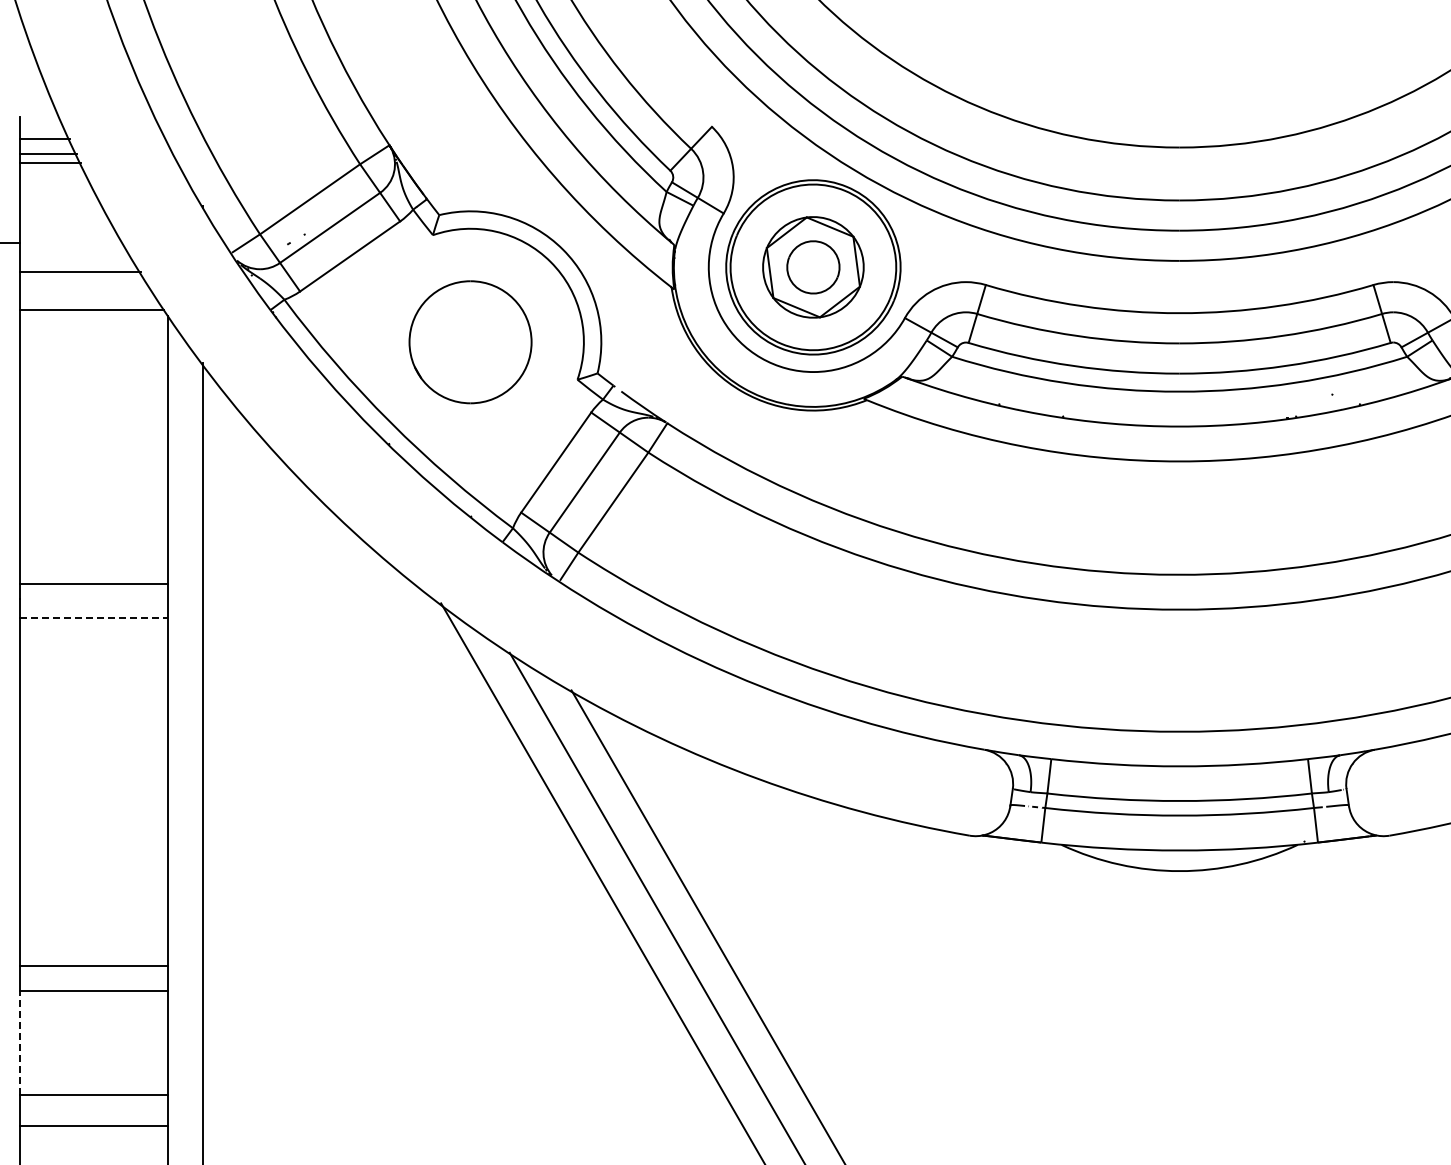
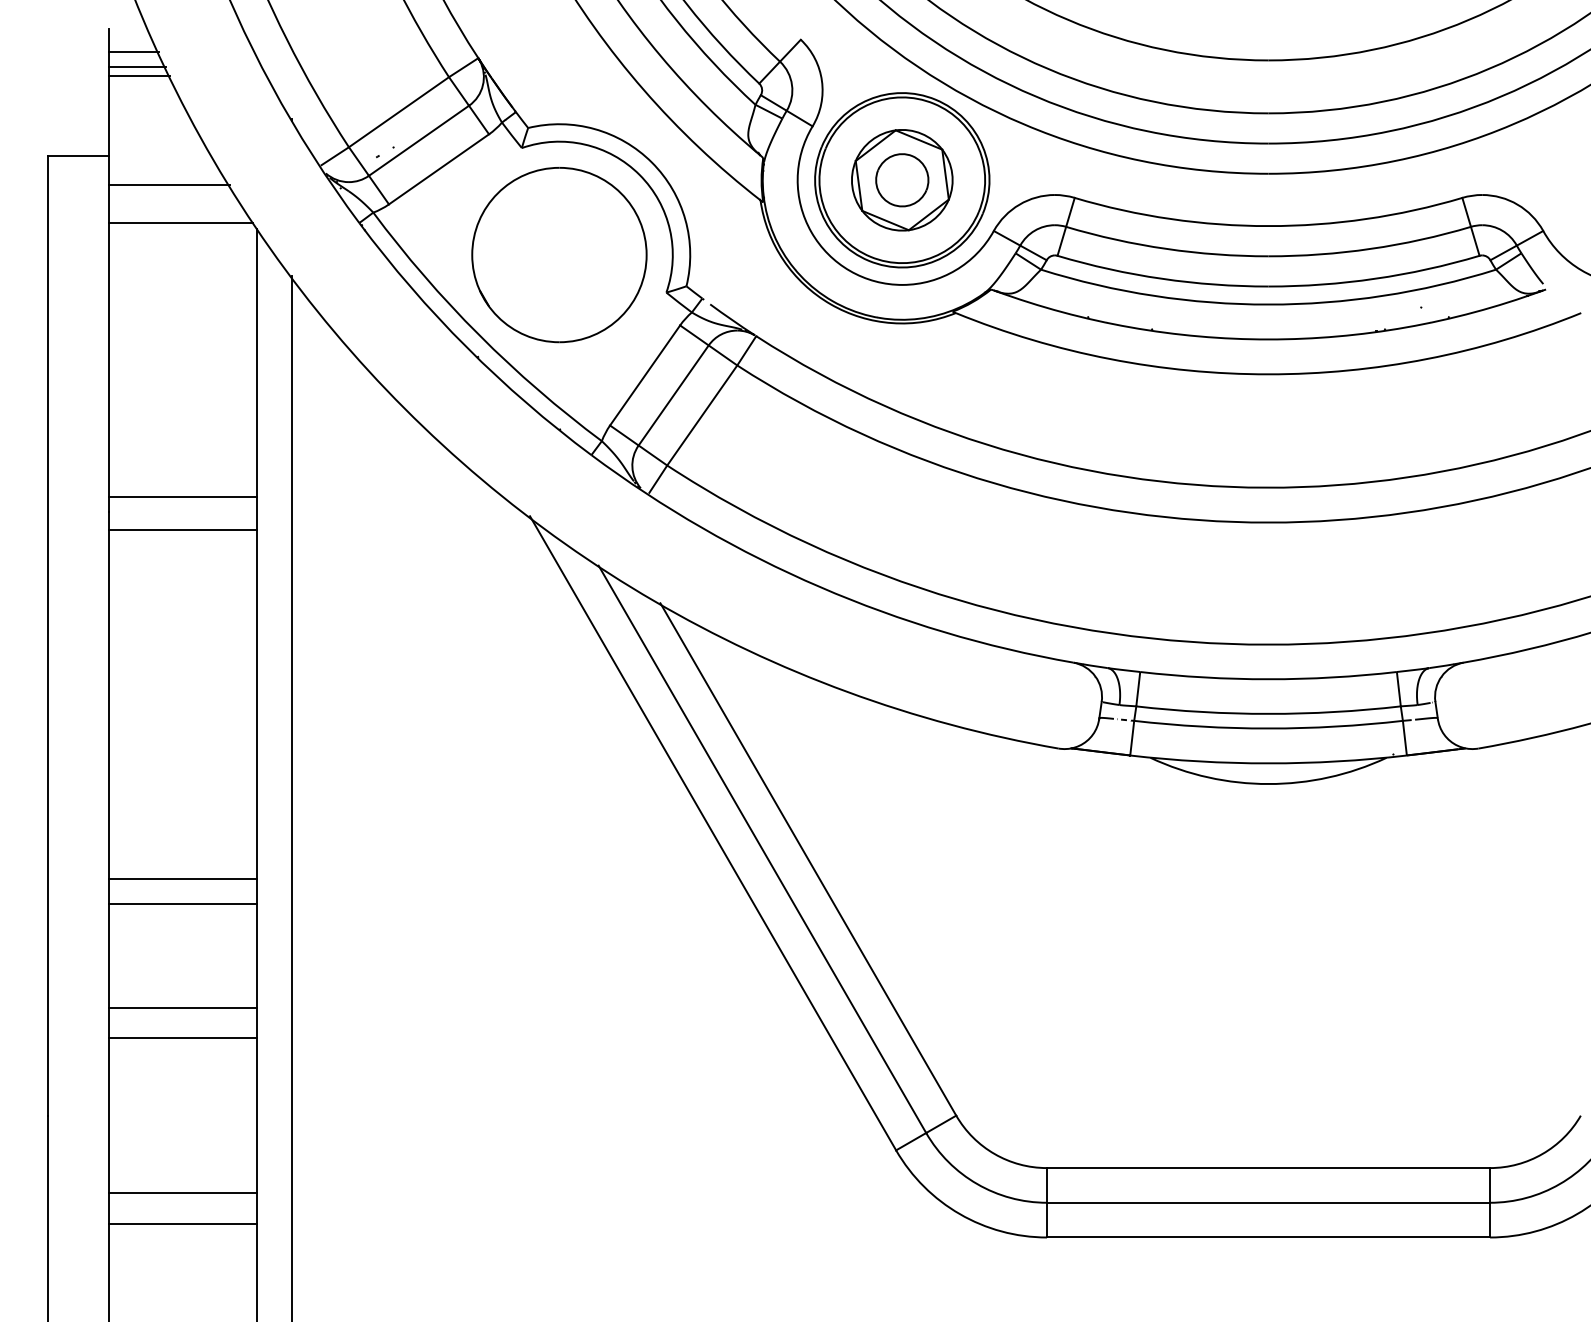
part: (470, 342) -> (559, 255), size x1.43
line: (94, 617) -> (183, 530), dashed -> solid
line: (19, 1042) -> (108, 955), dashed -> solid

